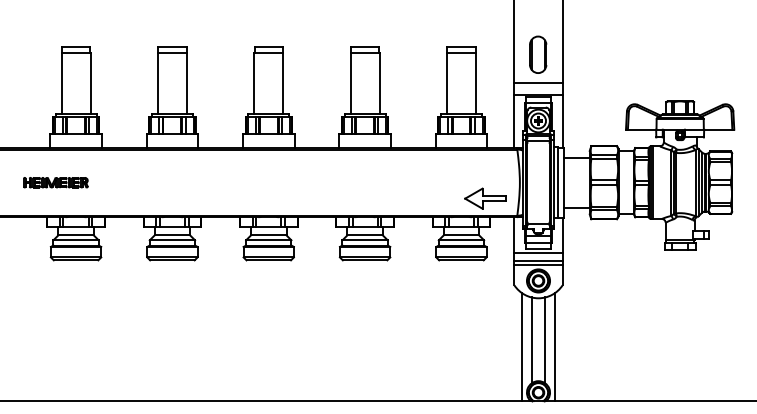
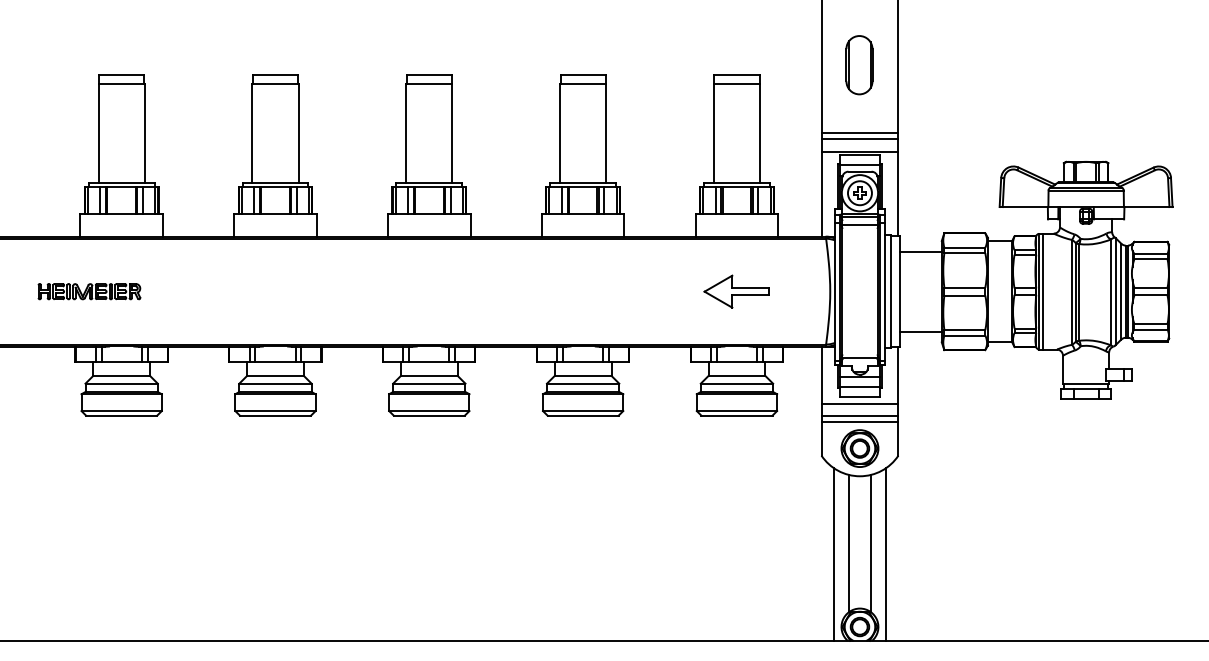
part: (538, 54) -> (859, 64), moved
line: (538, 87) -> (859, 139), added
part: (485, 198) -> (737, 291), moved

